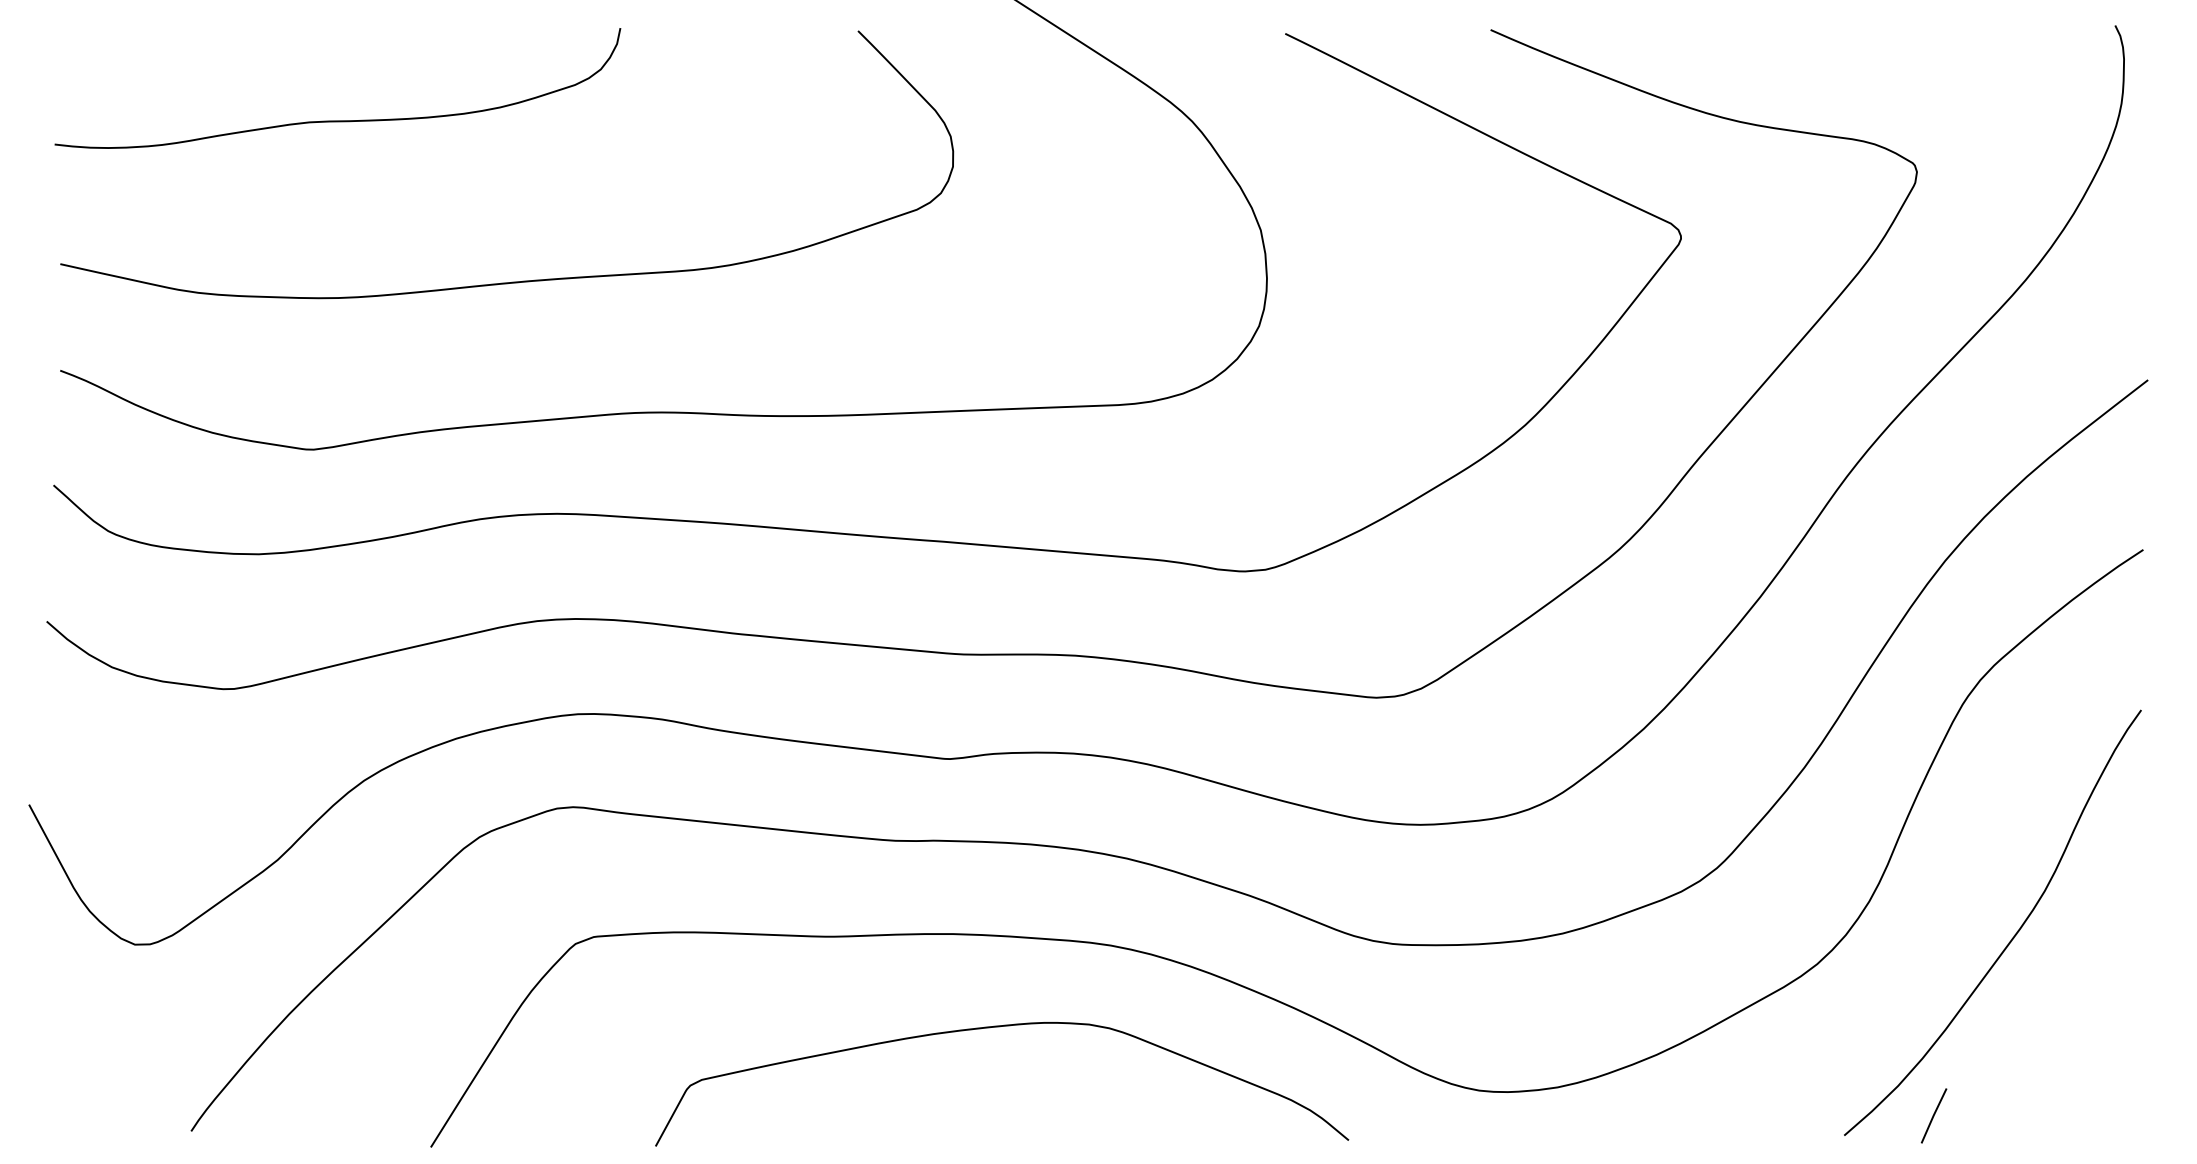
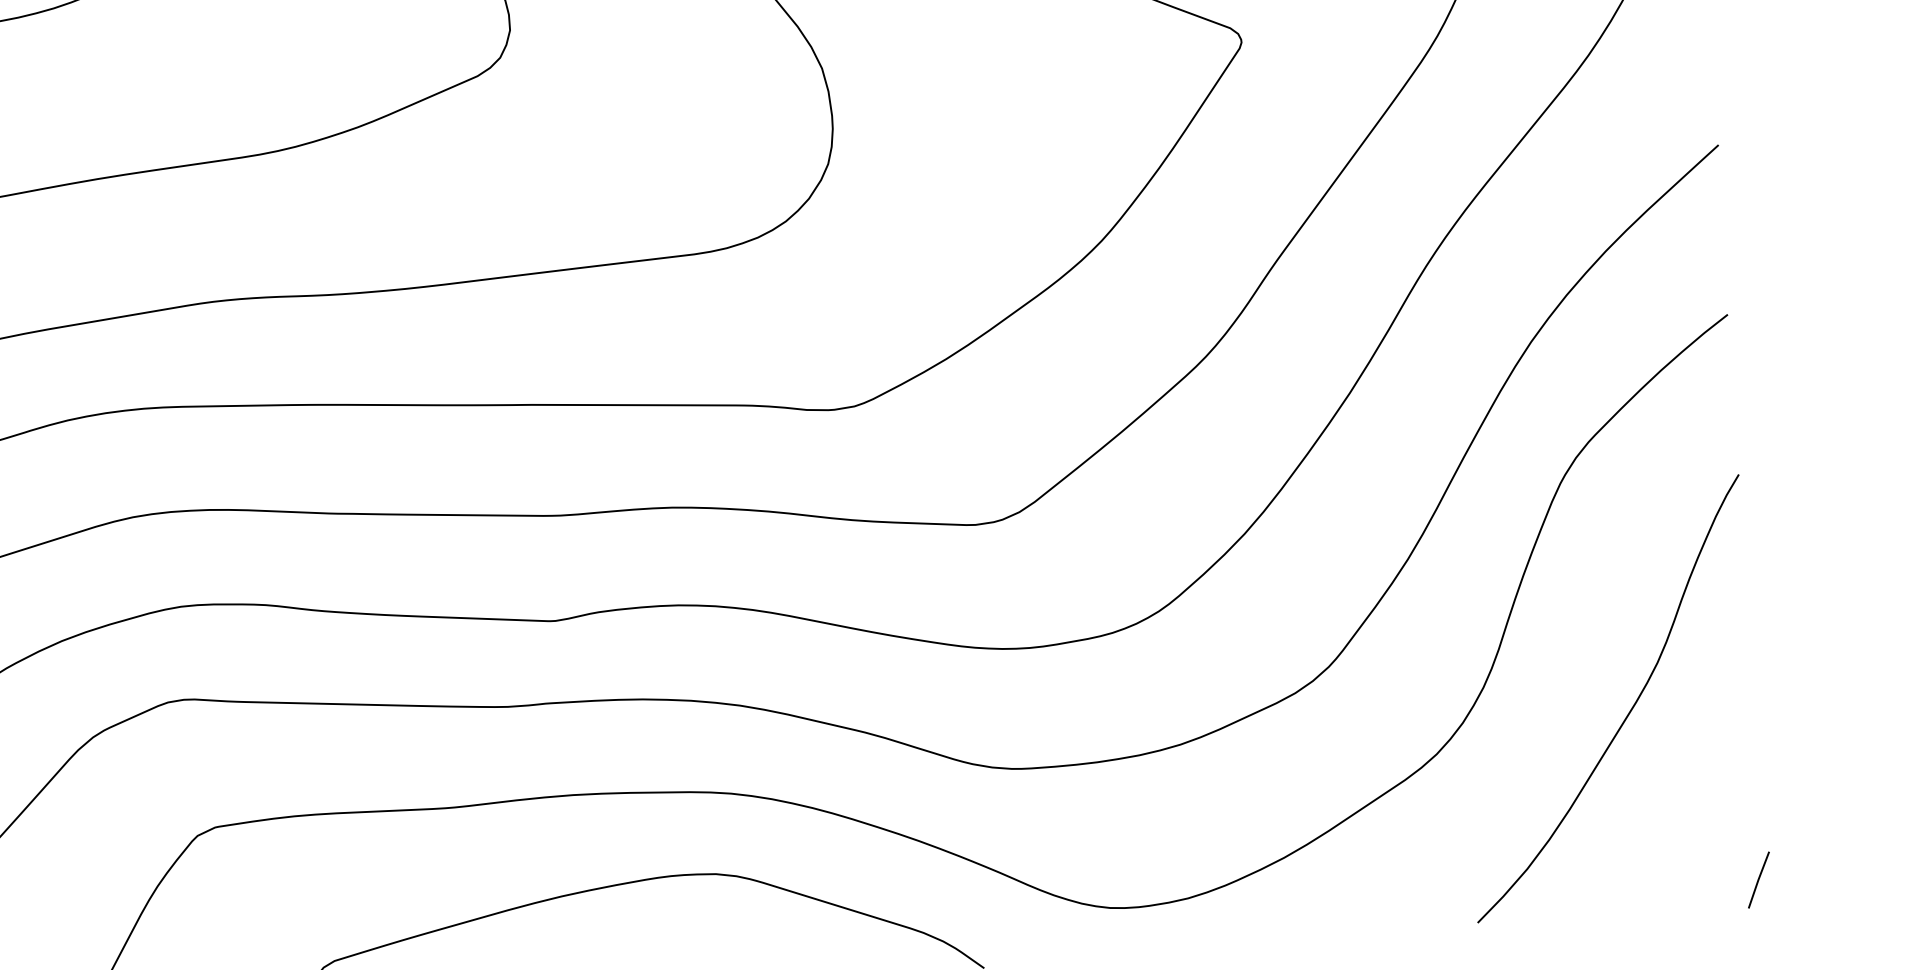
line: (1933, 1115) -> (1758, 879), moved

